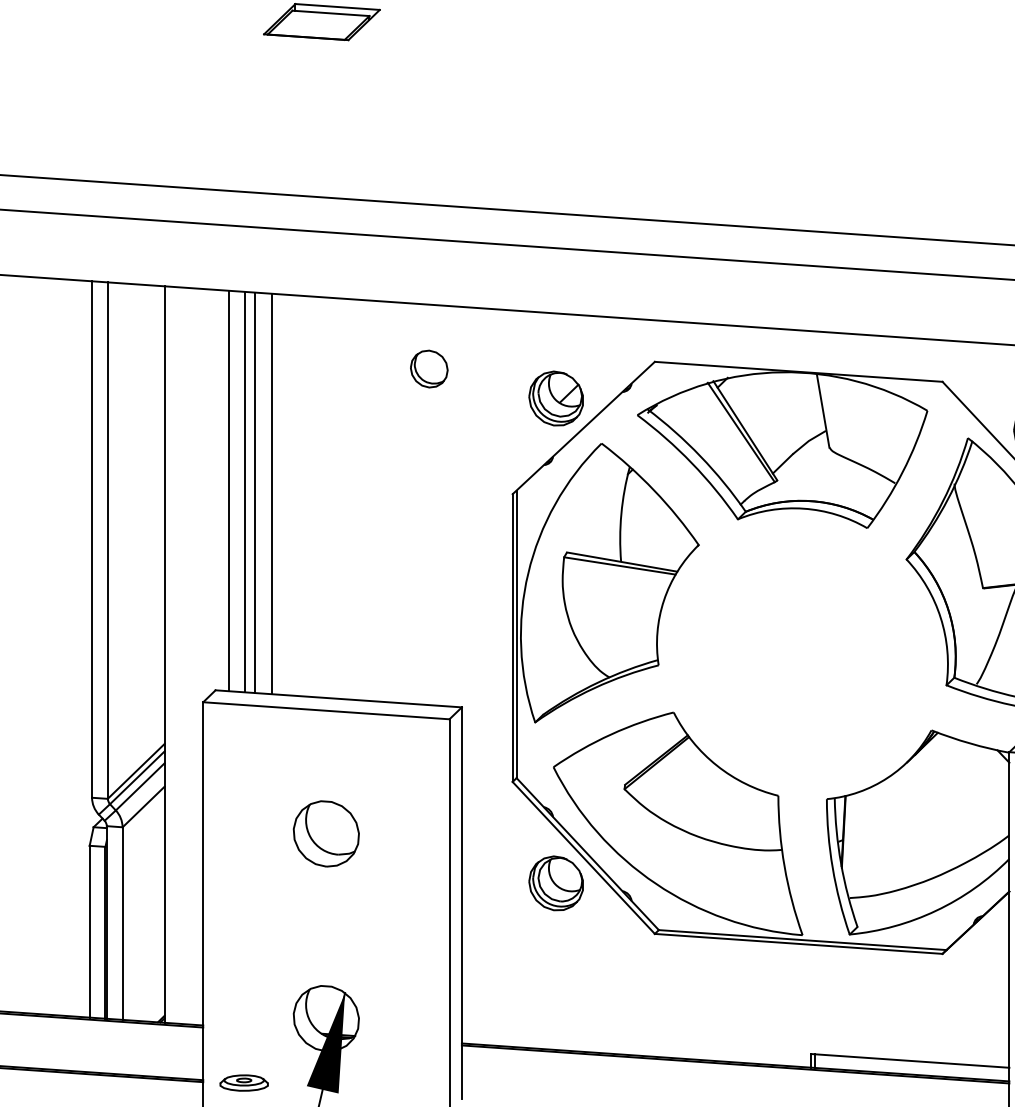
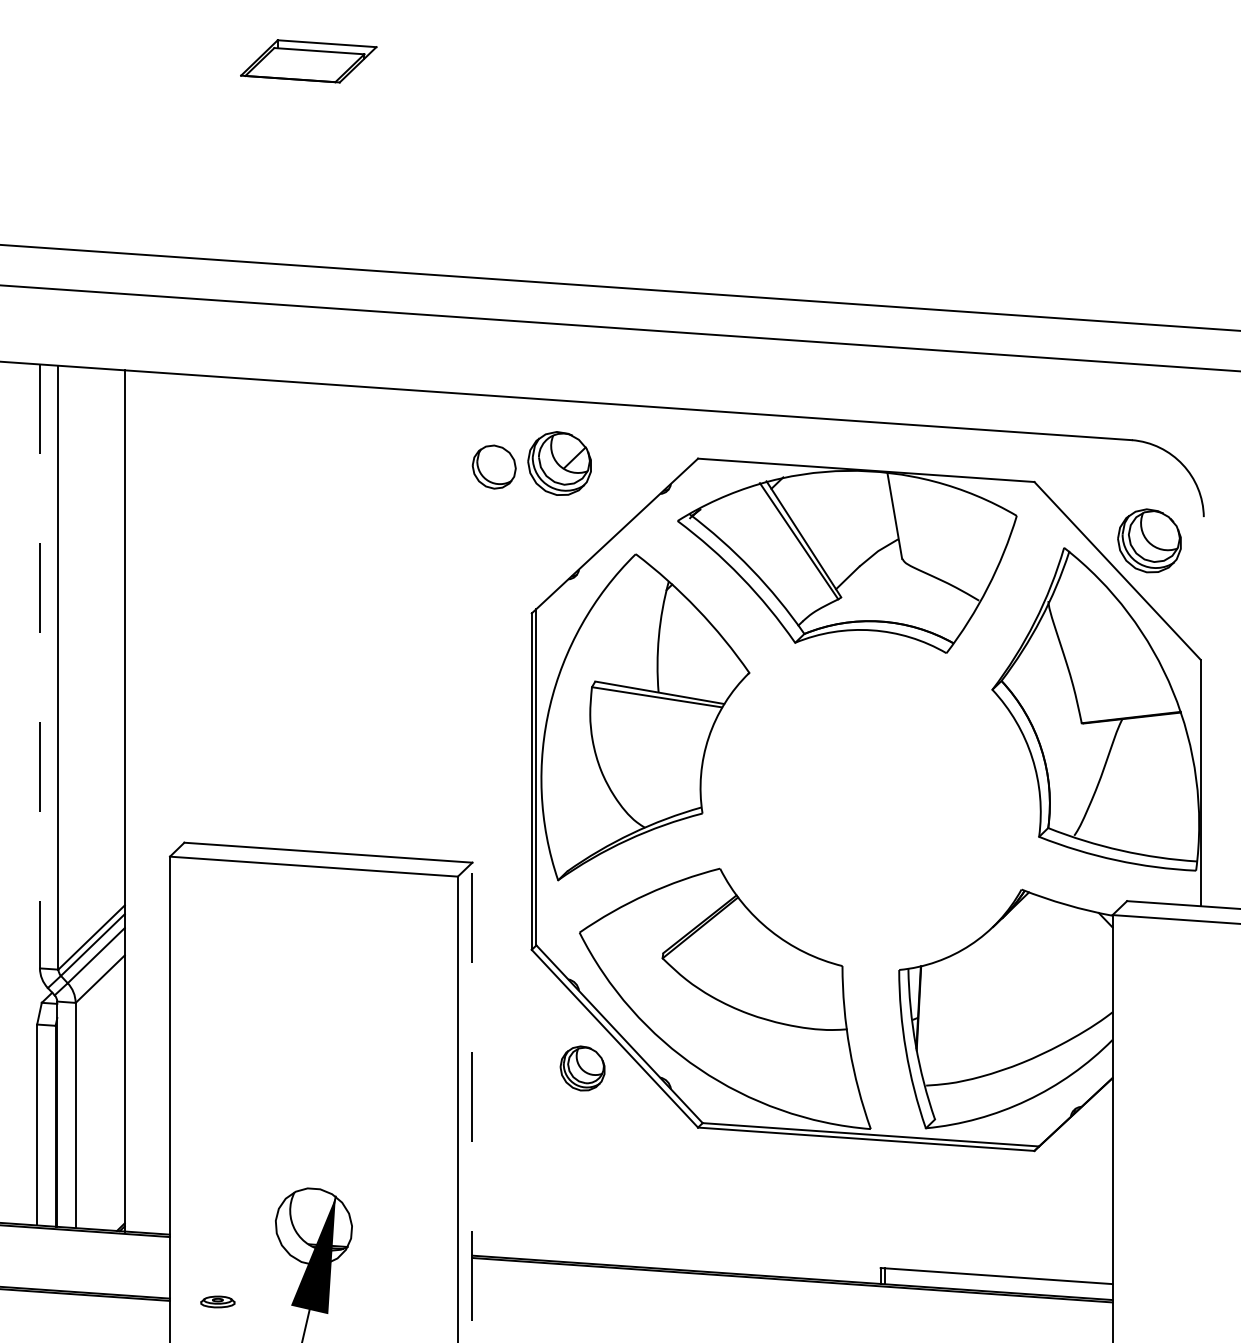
part: (428, 368) -> (493, 466), moved
part: (556, 398) -> (559, 463), moved
line: (229, 490) -> (200, 609), removed
line: (244, 491) -> (218, 610), removed
line: (255, 492) -> (230, 611), removed
line: (271, 493) -> (249, 612), removed
line: (91, 539) -> (39, 666), solid -> dashed
part: (325, 833) -> (313, 1010), removed
part: (556, 883) -> (582, 1068), size x0.7
line: (461, 903) -> (472, 1091), solid -> dashed
part: (243, 1082) -> (217, 1301), size x0.6

